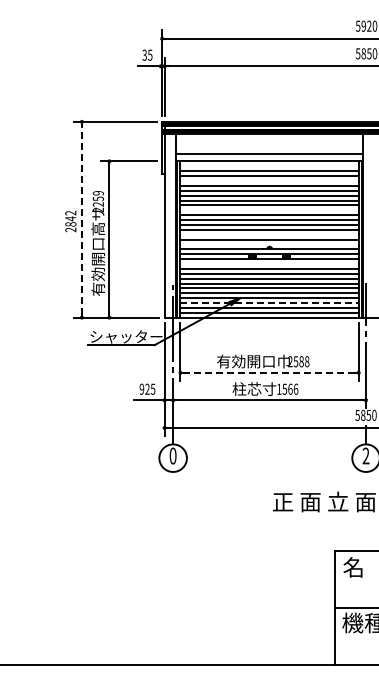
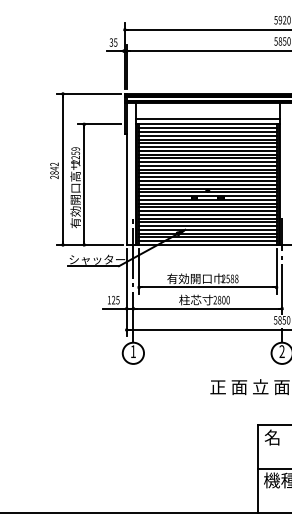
line: (269, 166) -> (207, 128), added
line: (269, 181) -> (207, 139), added
line: (269, 210) -> (207, 162), added
line: (81, 219) -> (62, 169), dashed -> solid
line: (269, 234) -> (207, 180), added
line: (269, 244) -> (207, 188), added
line: (269, 264) -> (207, 203), added
line: (270, 303) -> (208, 234), dashed -> solid
line: (270, 372) -> (208, 287), dashed -> solid
text: (141, 388) -> (108, 299), 925 -> 125
text: (287, 388) -> (221, 299), 1566 -> 2800
text: (172, 455) -> (132, 351), 0 -> 1

